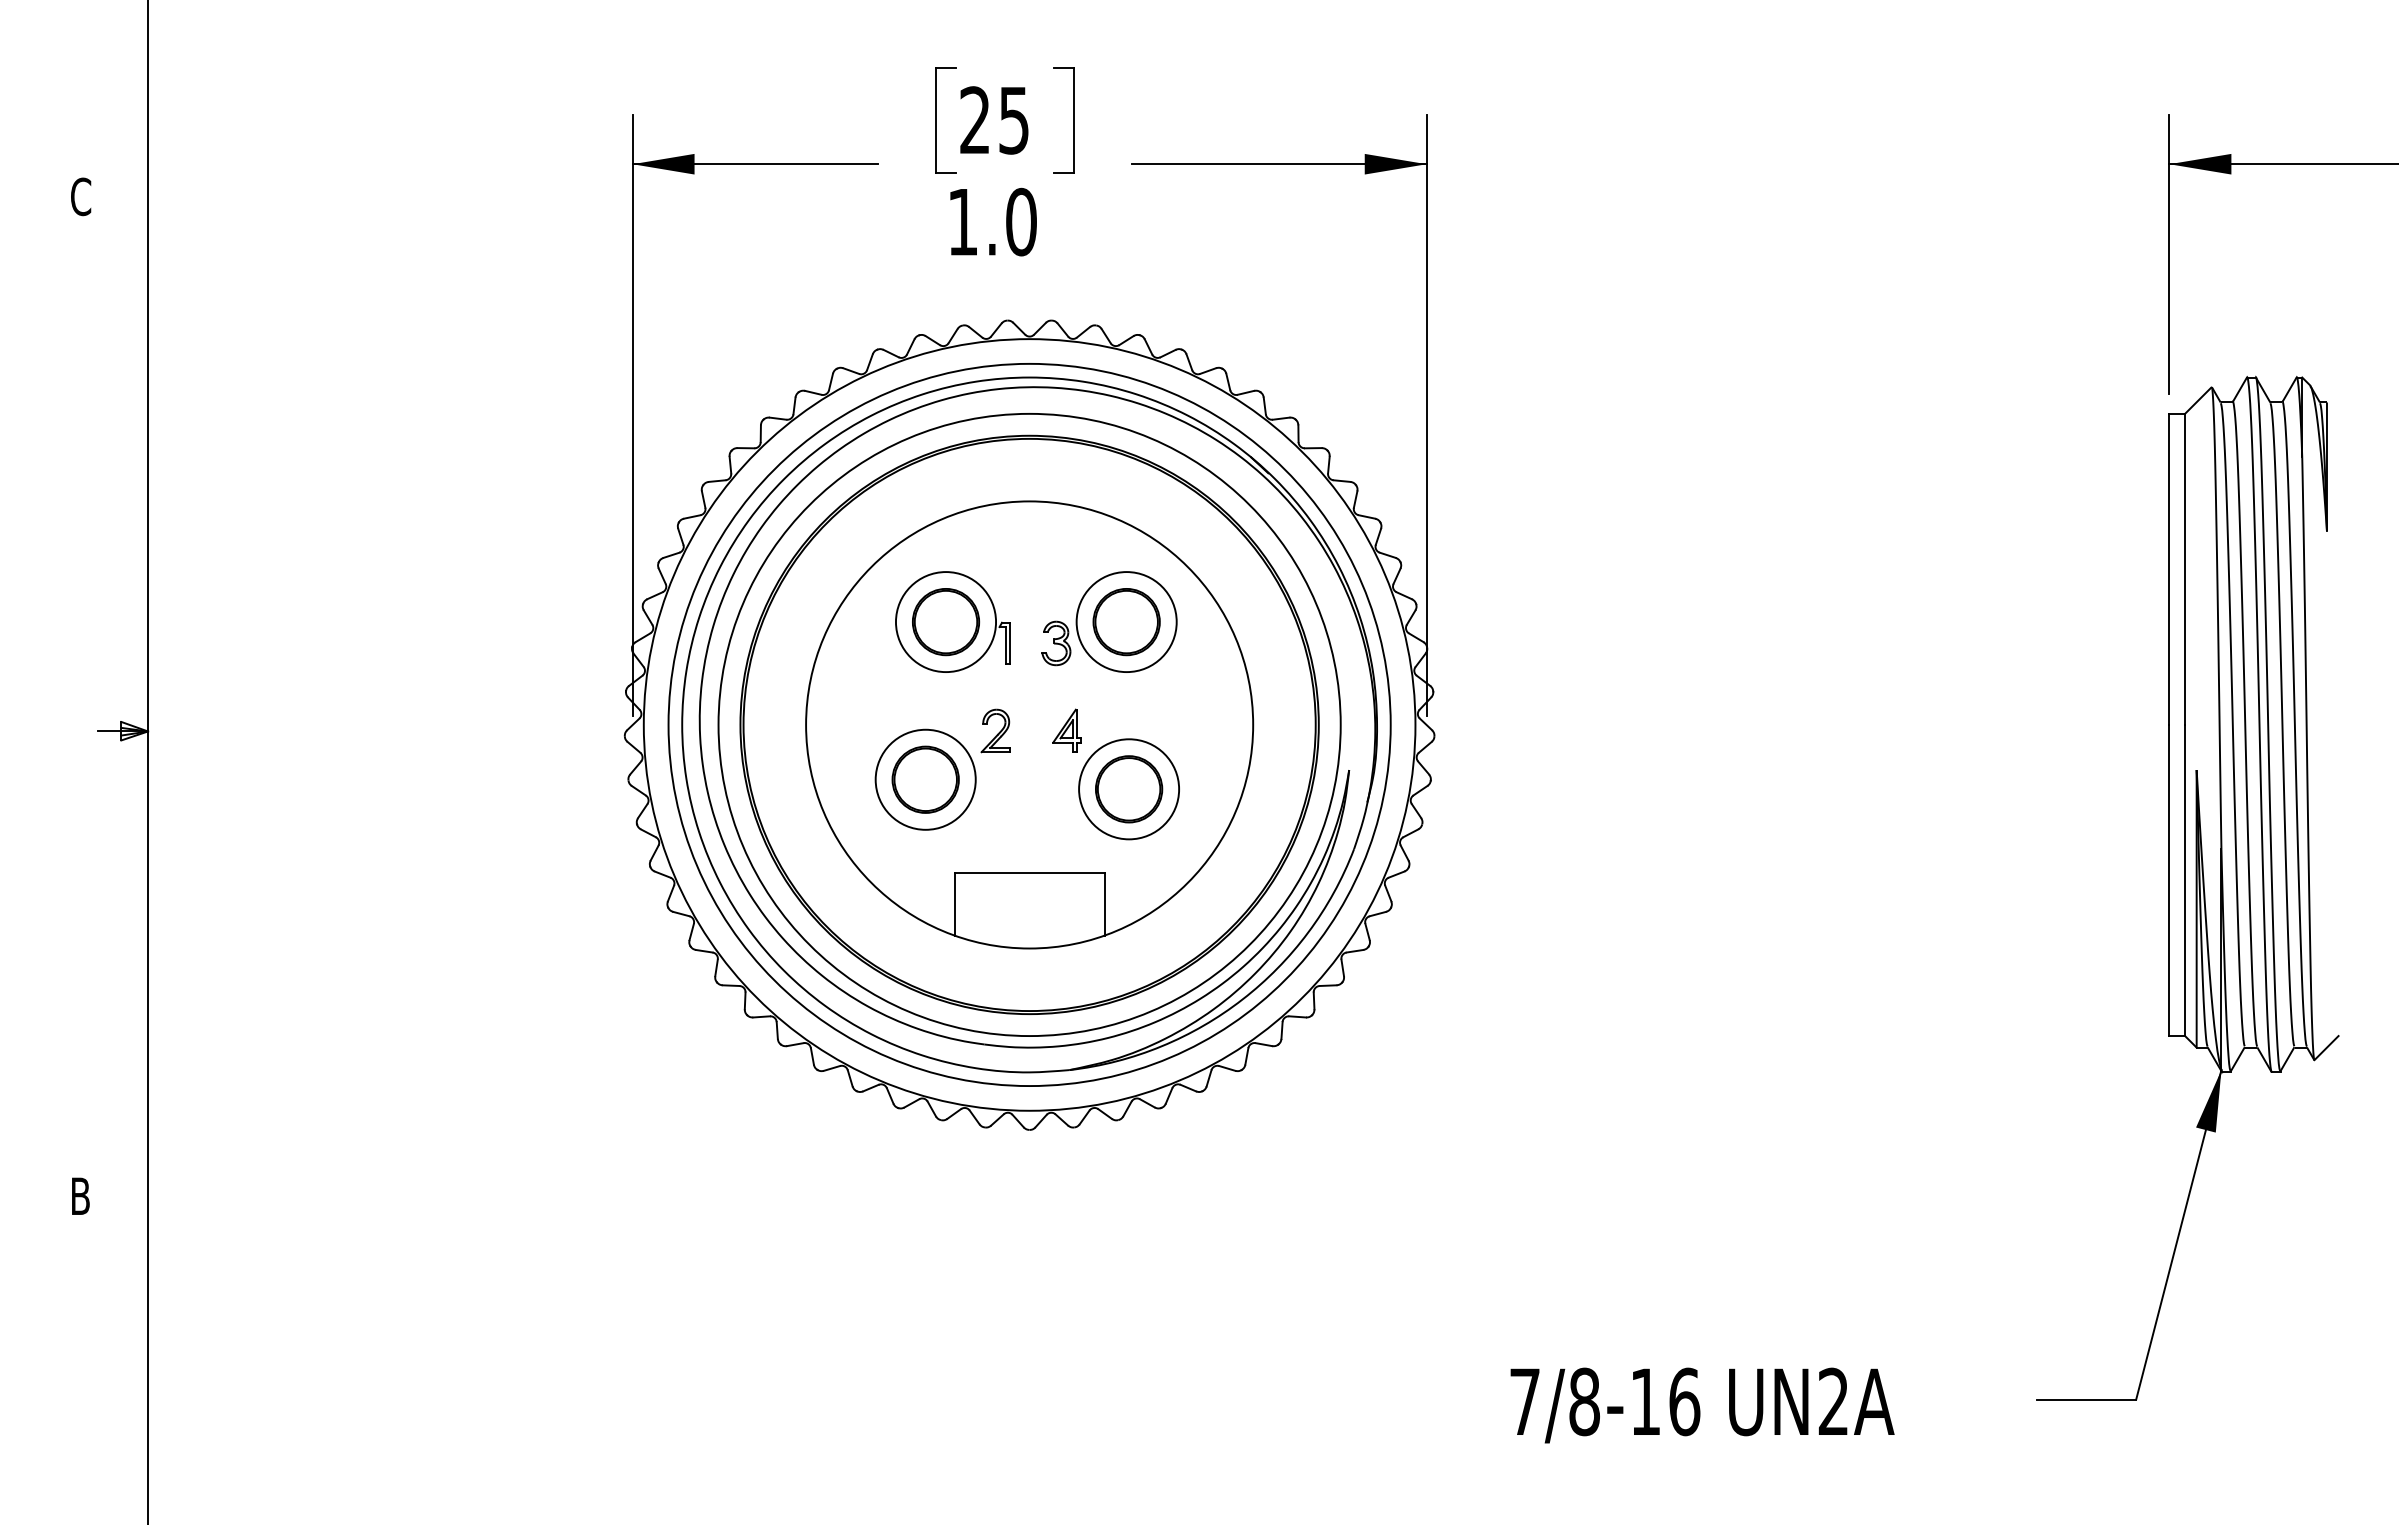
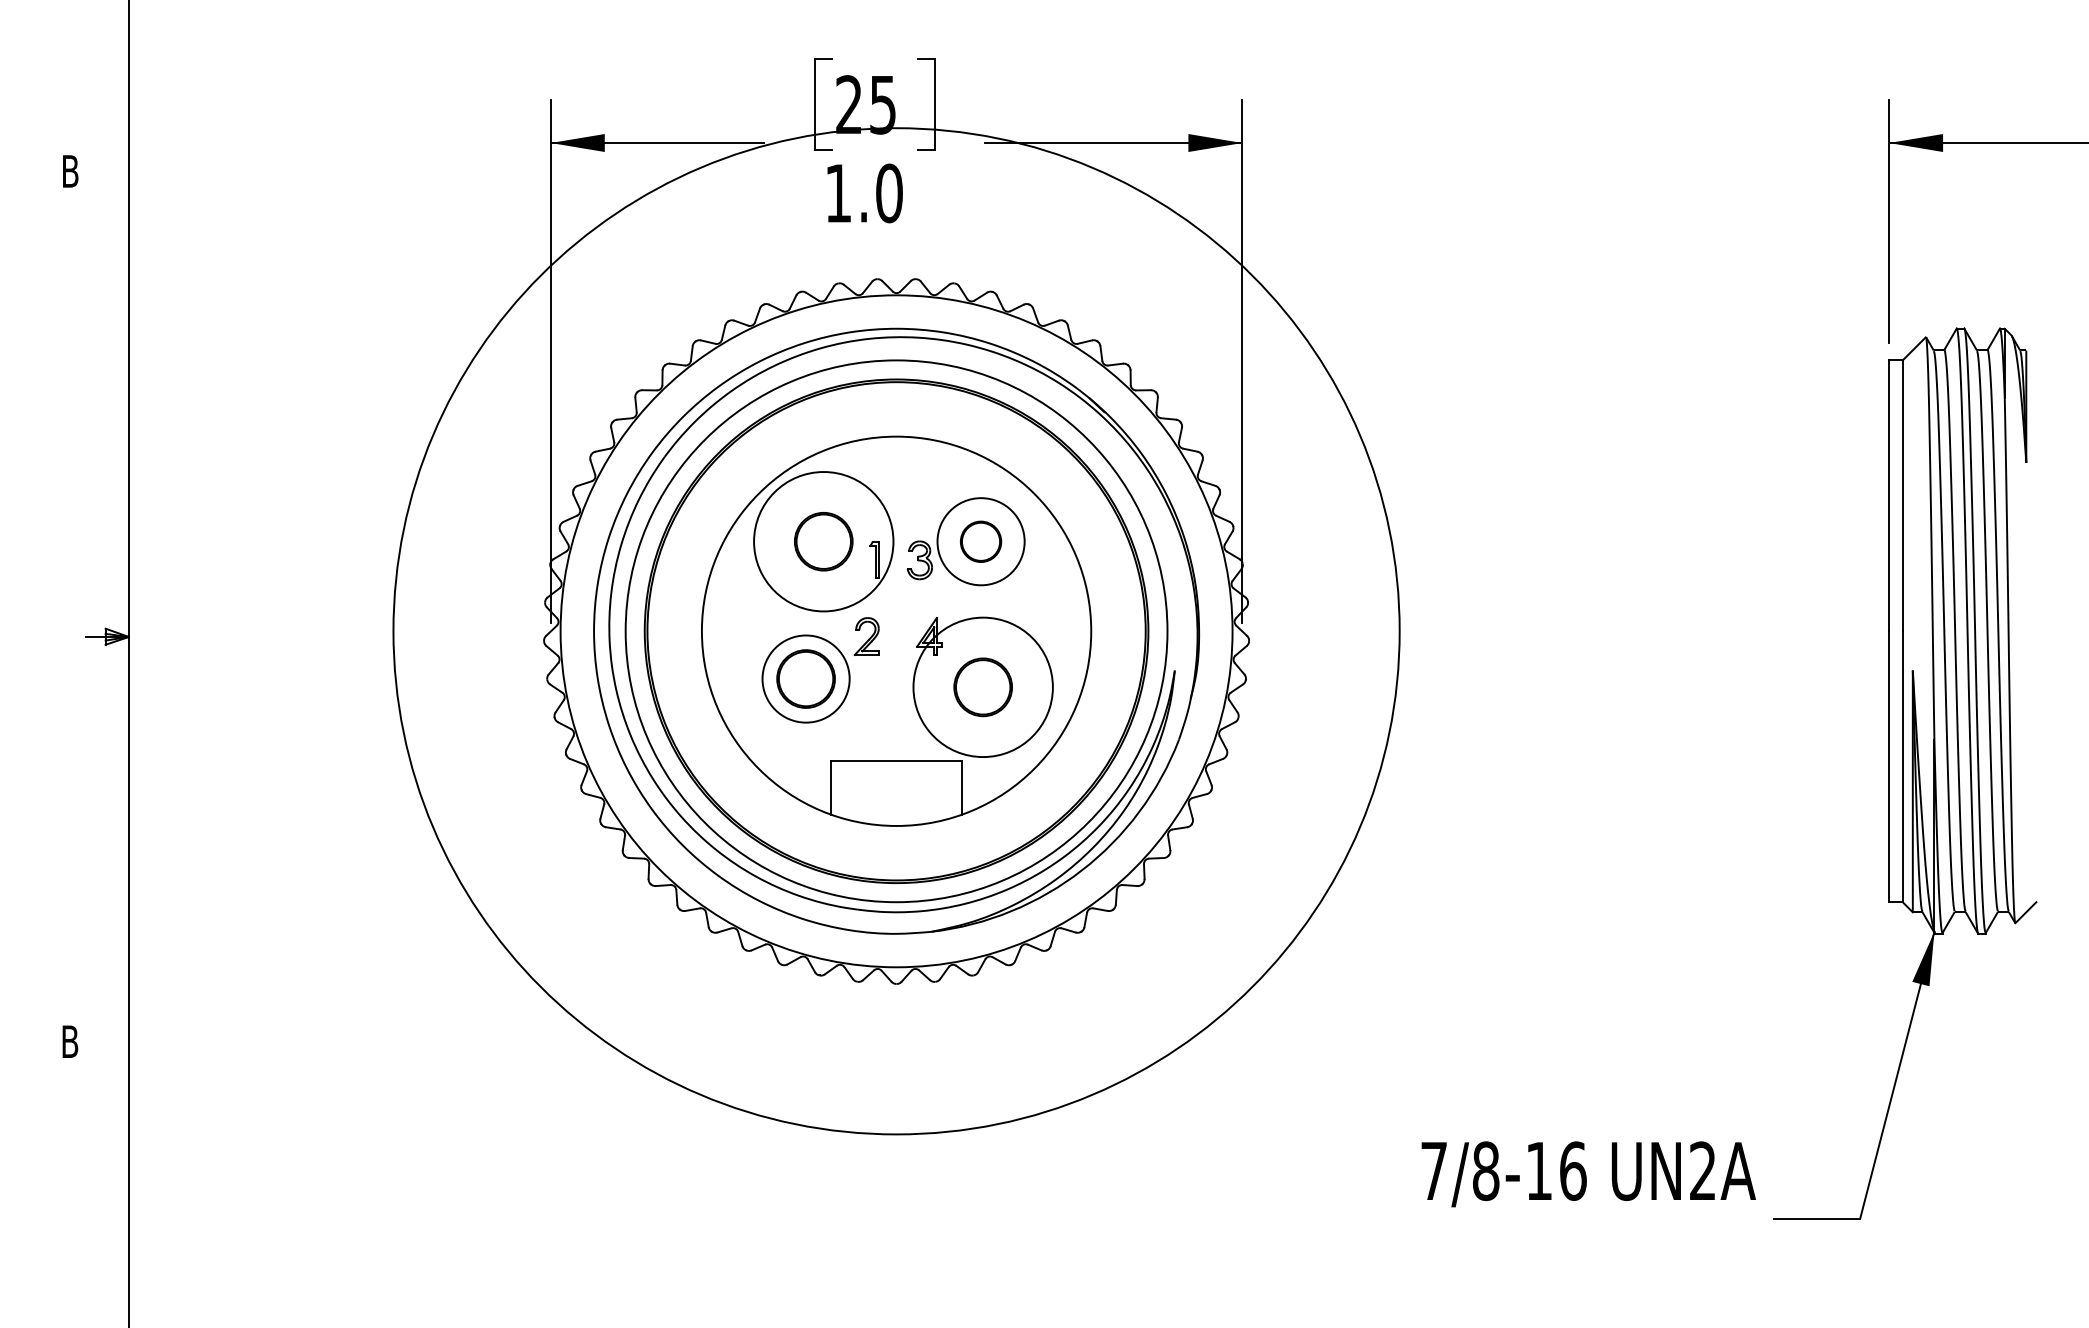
text: (81, 196) -> (70, 171), C -> B
circle: (945, 622) -> (823, 542), size x1.6
part: (1126, 622) -> (980, 542), size x0.7
circle: (1029, 724) -> (896, 630), size x1.6
circle: (1129, 789) -> (983, 687), size x1.6
text: (1702, 1405) -> (1588, 1174), moved

